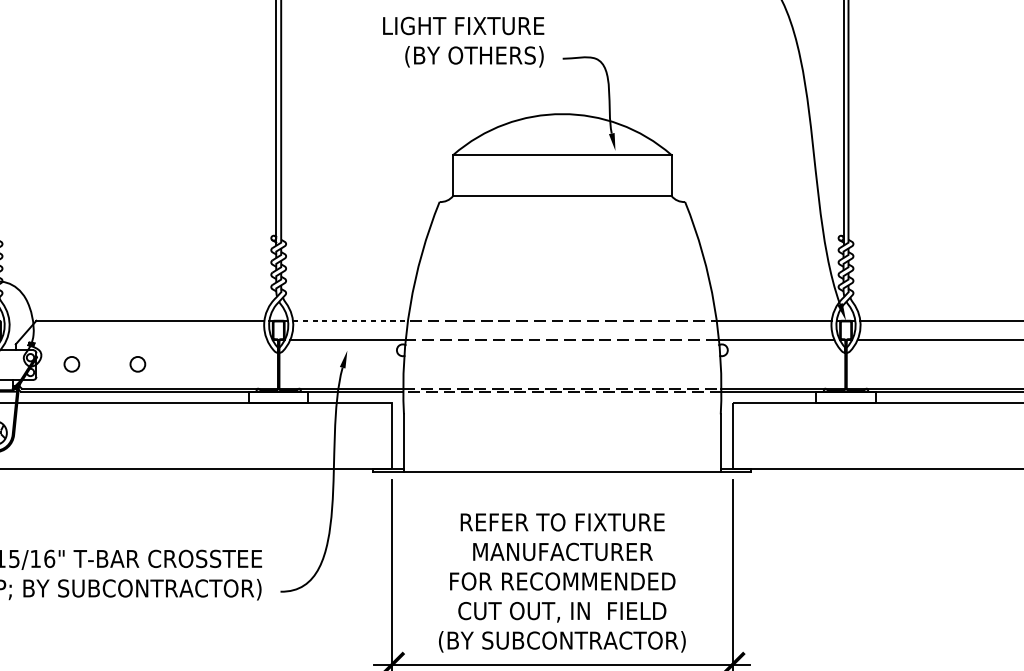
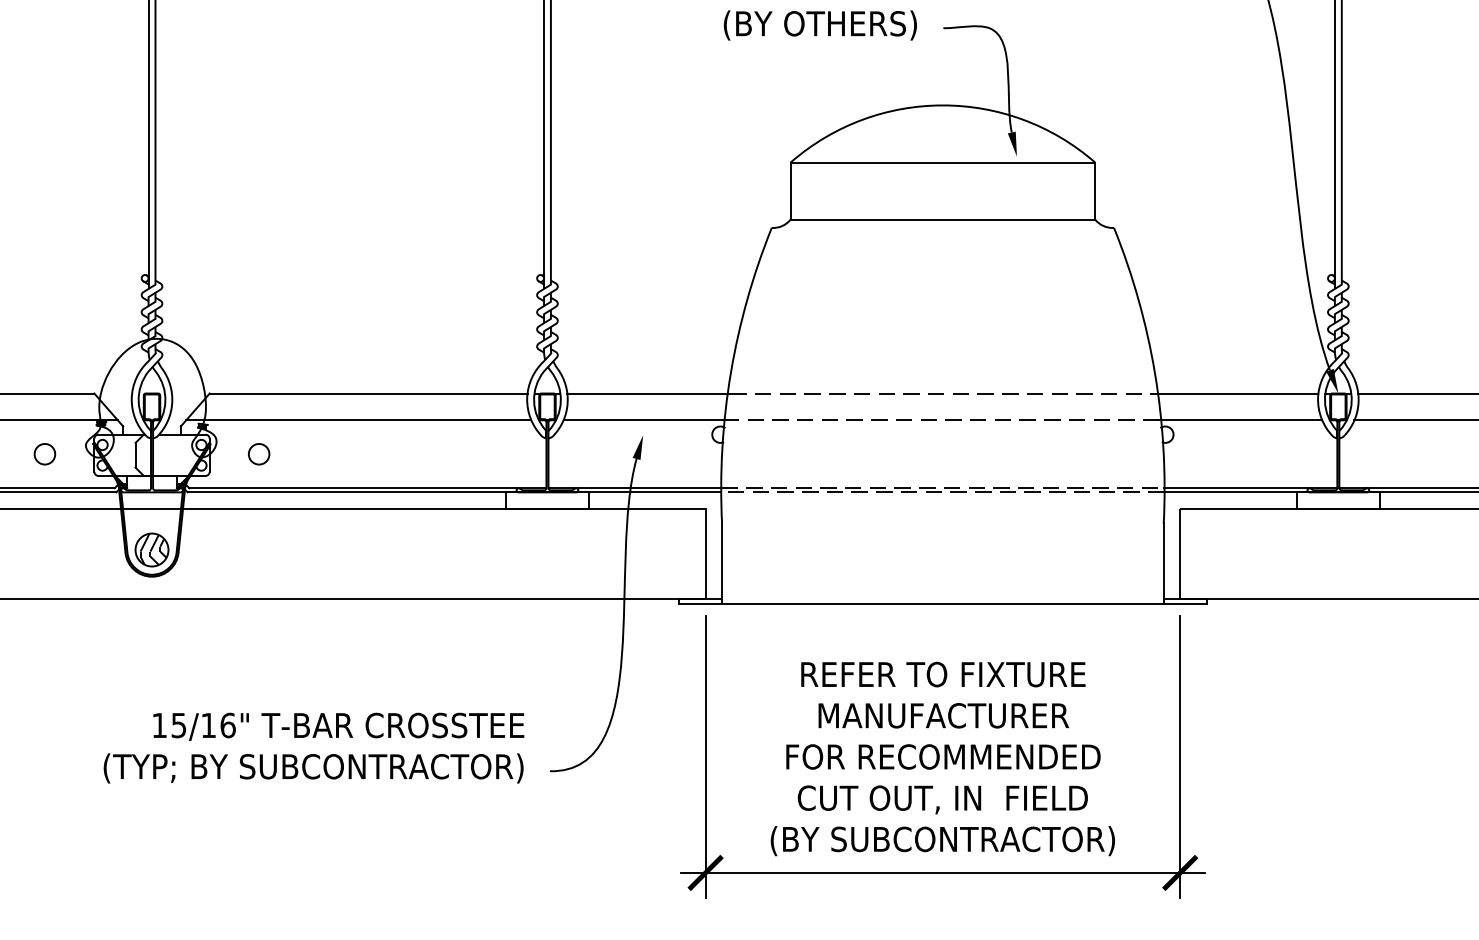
line: (351, 320) -> (649, 393), dashed -> solid
line: (143, 340) -> (358, 420), added
circle: (138, 364) -> (351, 454), removed

